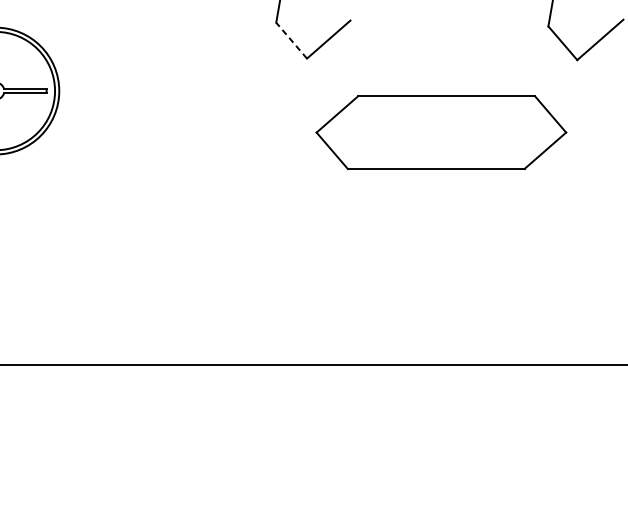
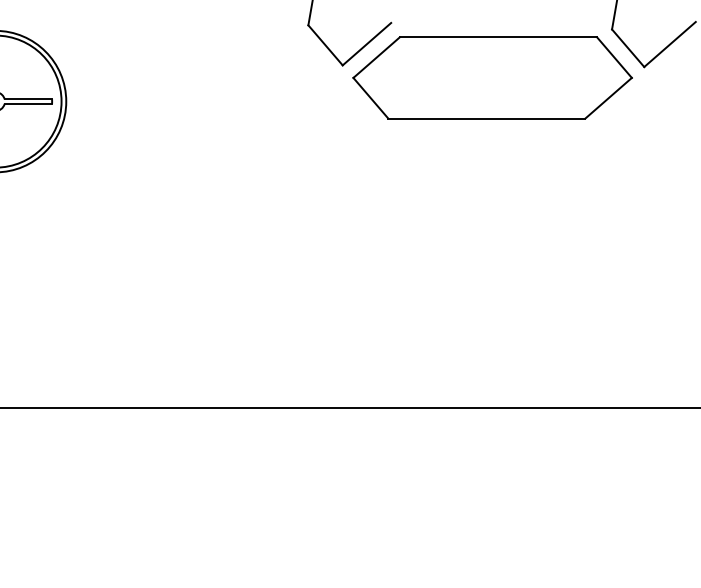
line: (291, 39) -> (325, 44), dashed -> solid
part: (441, 132) -> (492, 77), moved

